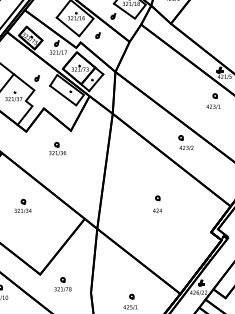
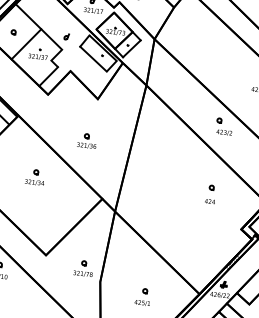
part: (57, 148) -> (87, 140), moved
part: (157, 203) -> (210, 193), moved
part: (62, 284) -> (83, 268), moved

